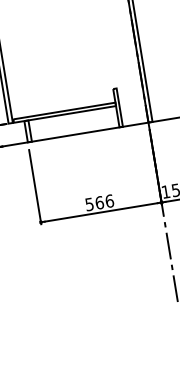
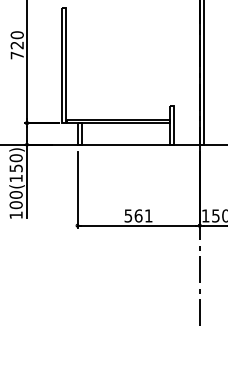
text: (109, 200) -> (148, 215), 566 -> 561

